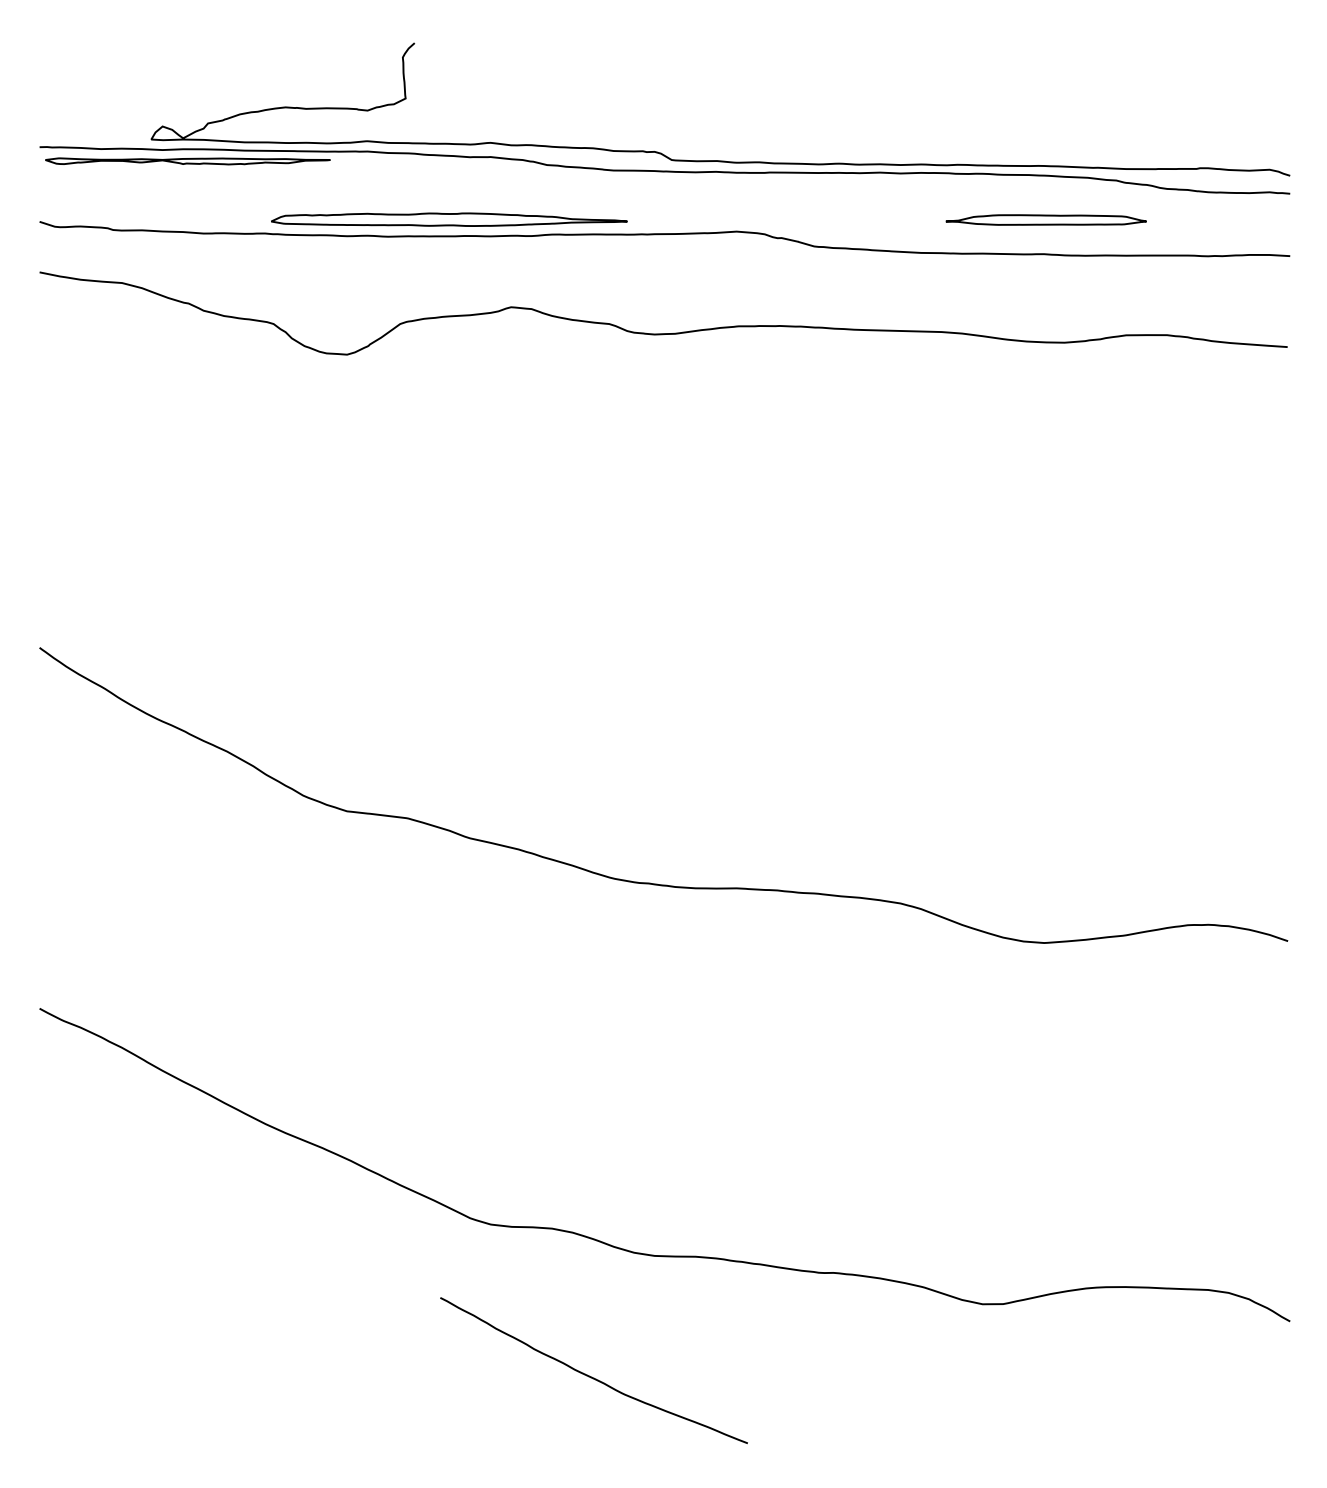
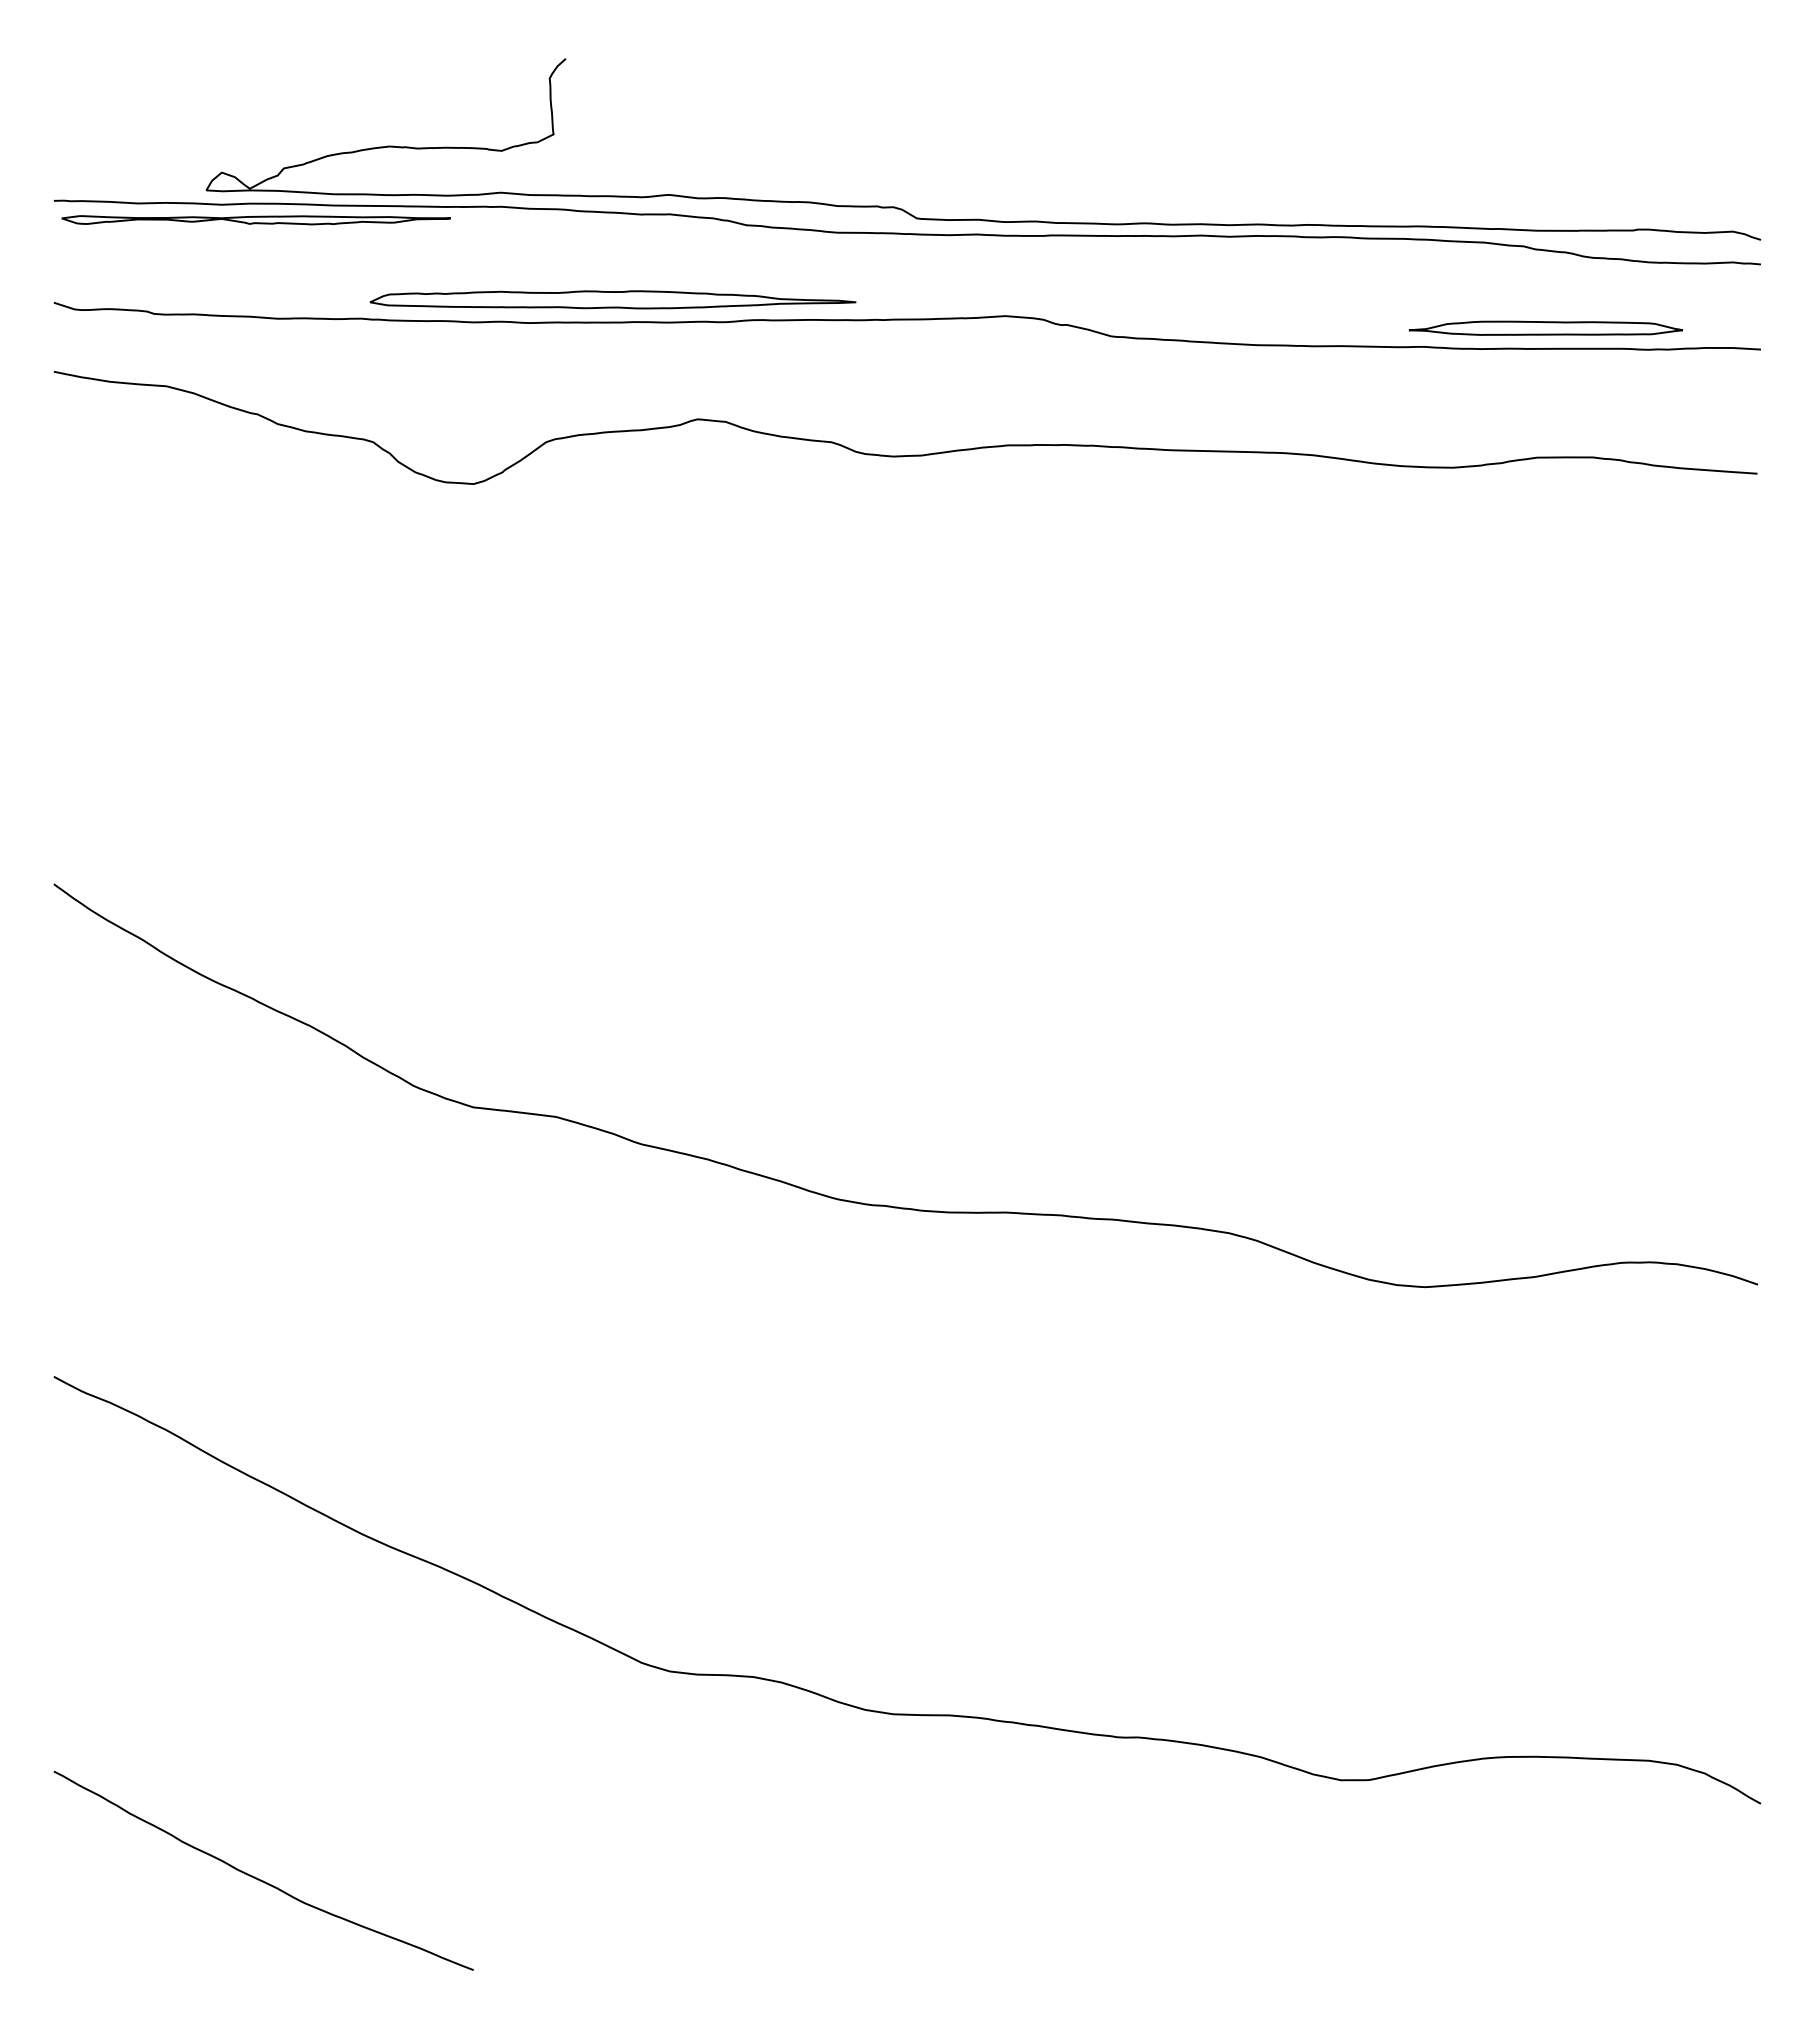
part: (1045, 219) -> (1545, 327), moved
curve: (590, 1376) -> (259, 1878), moved

